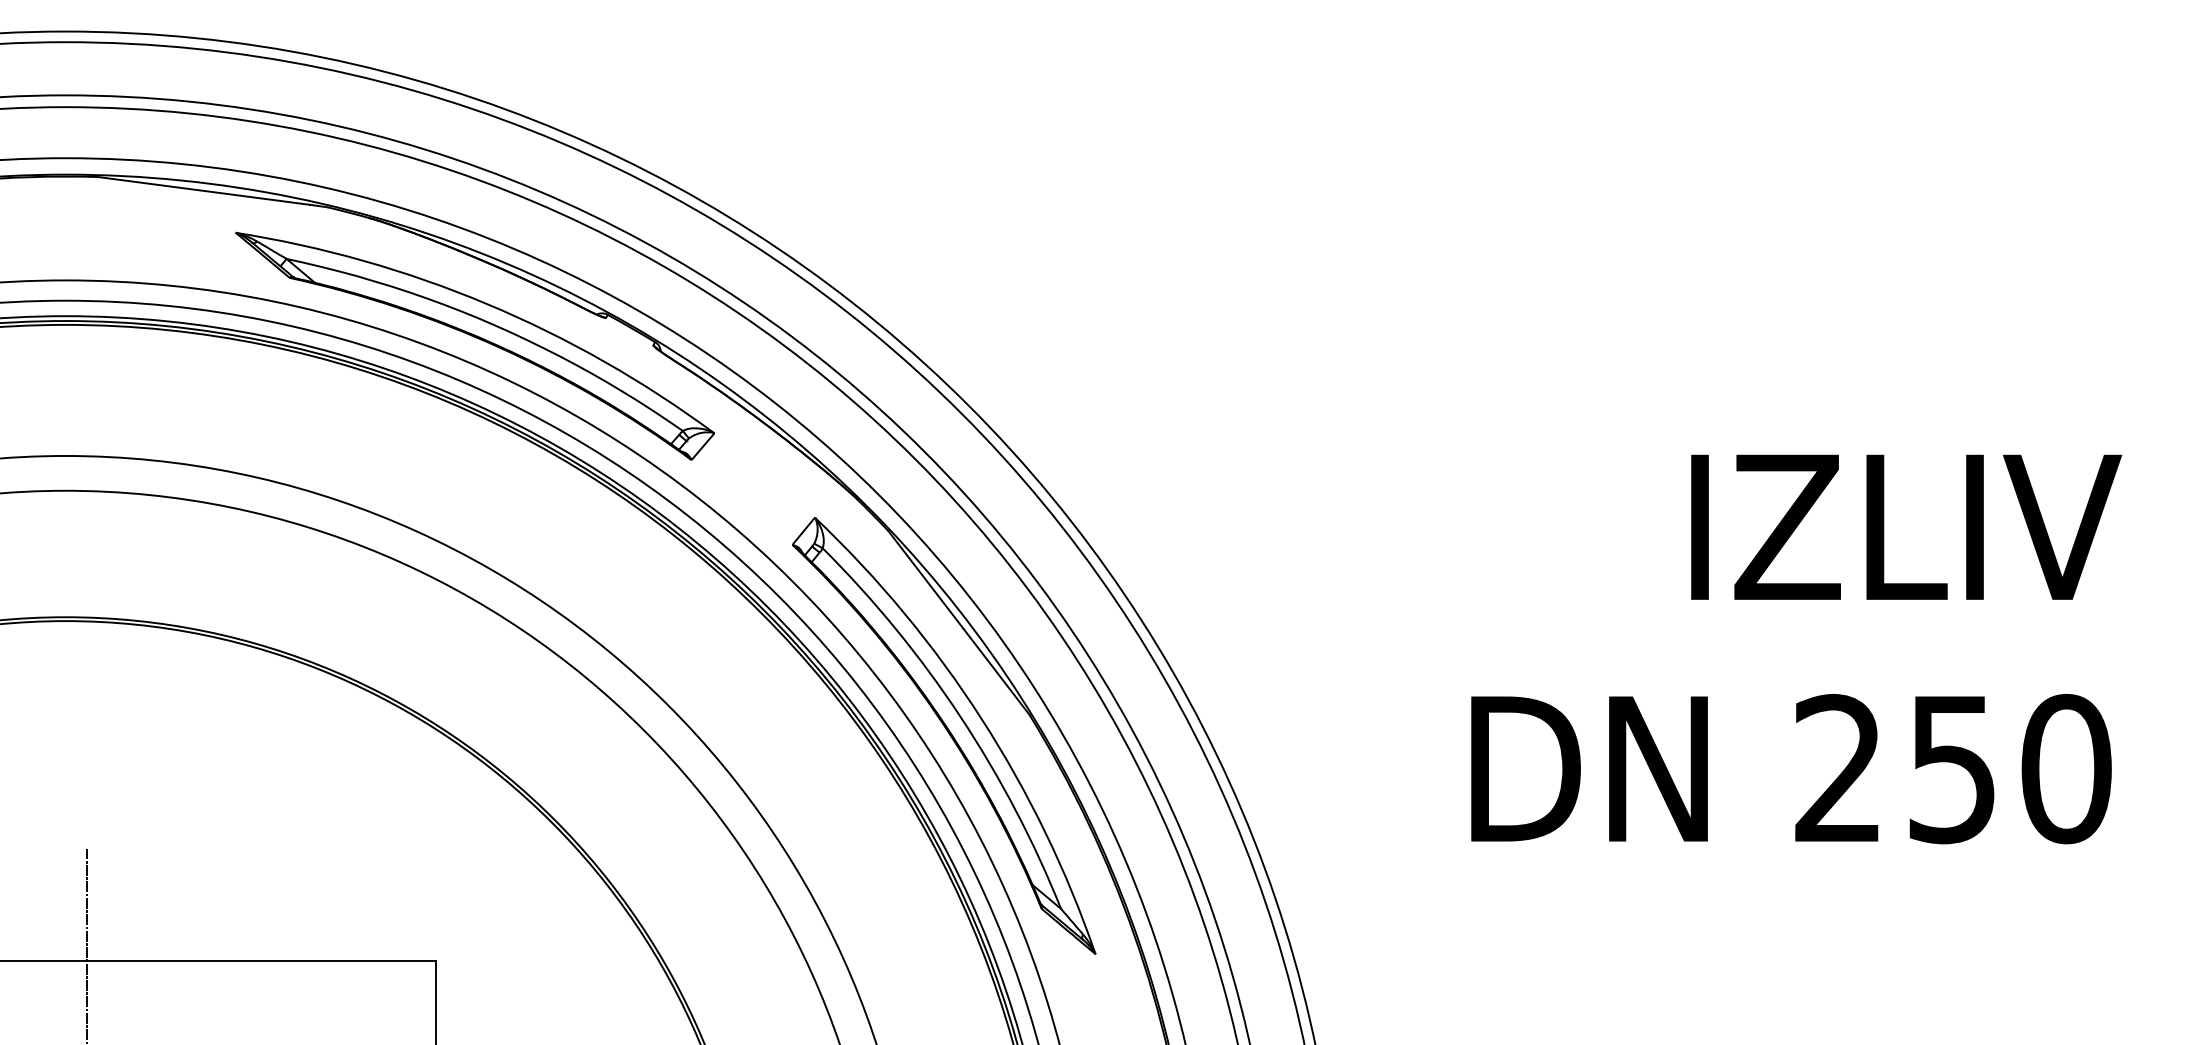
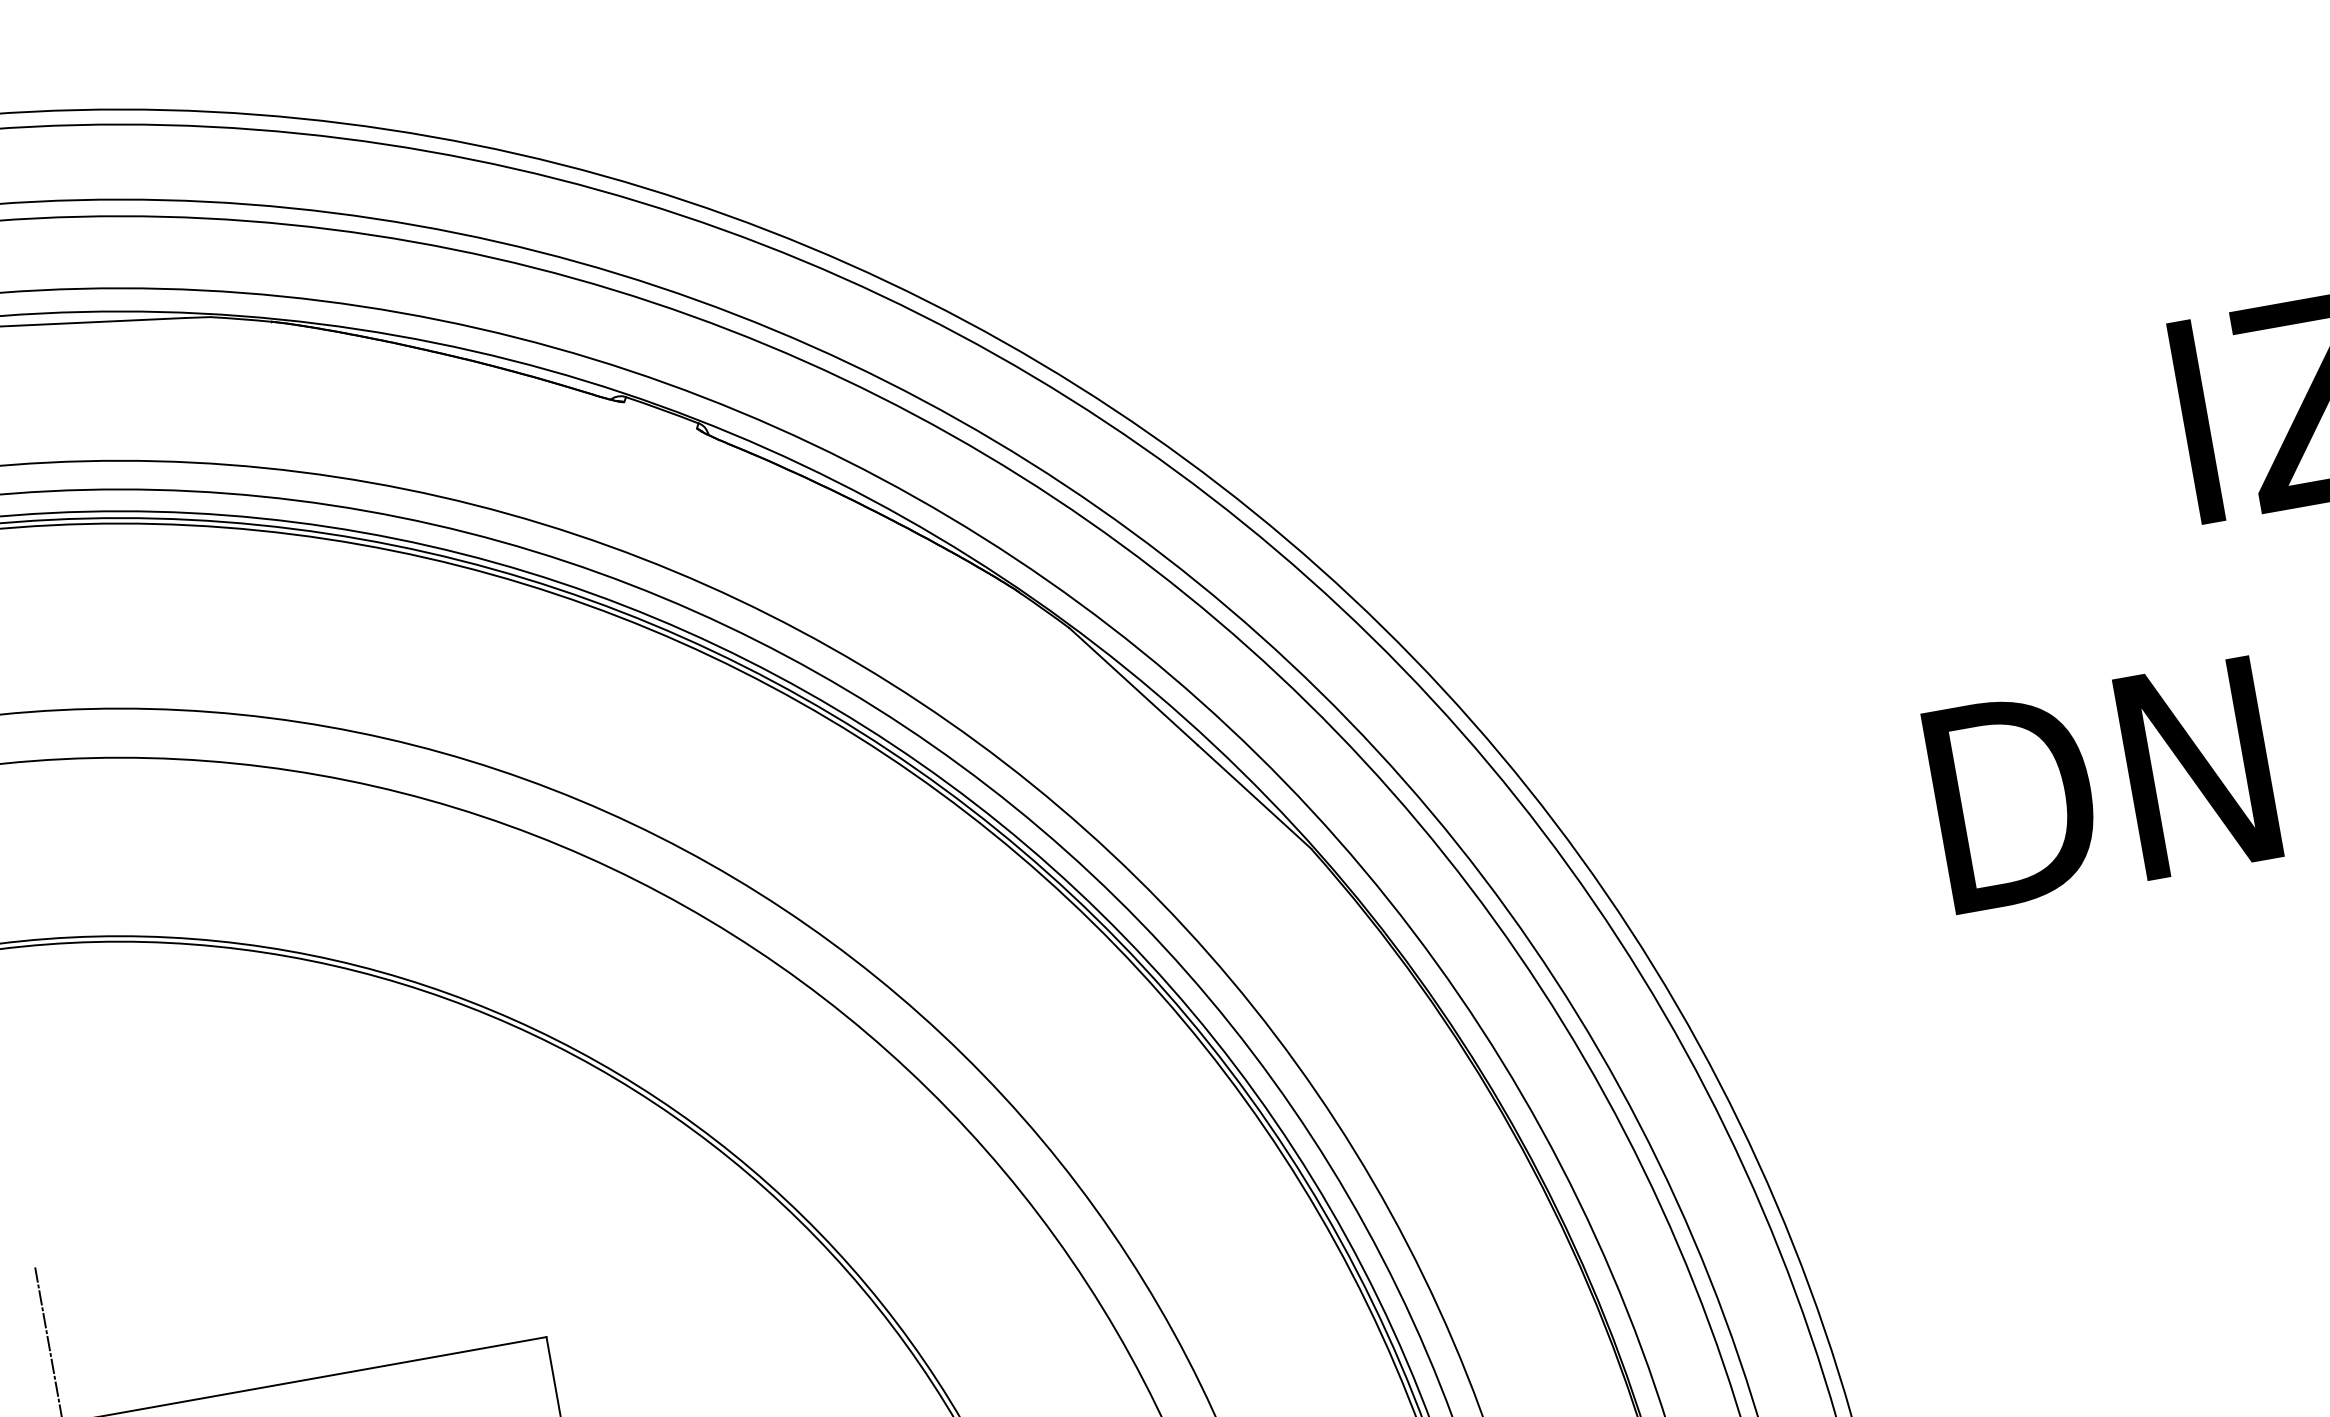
part: (478, 339) -> (452, 463), removed
part: (944, 735) -> (1197, 898), removed

